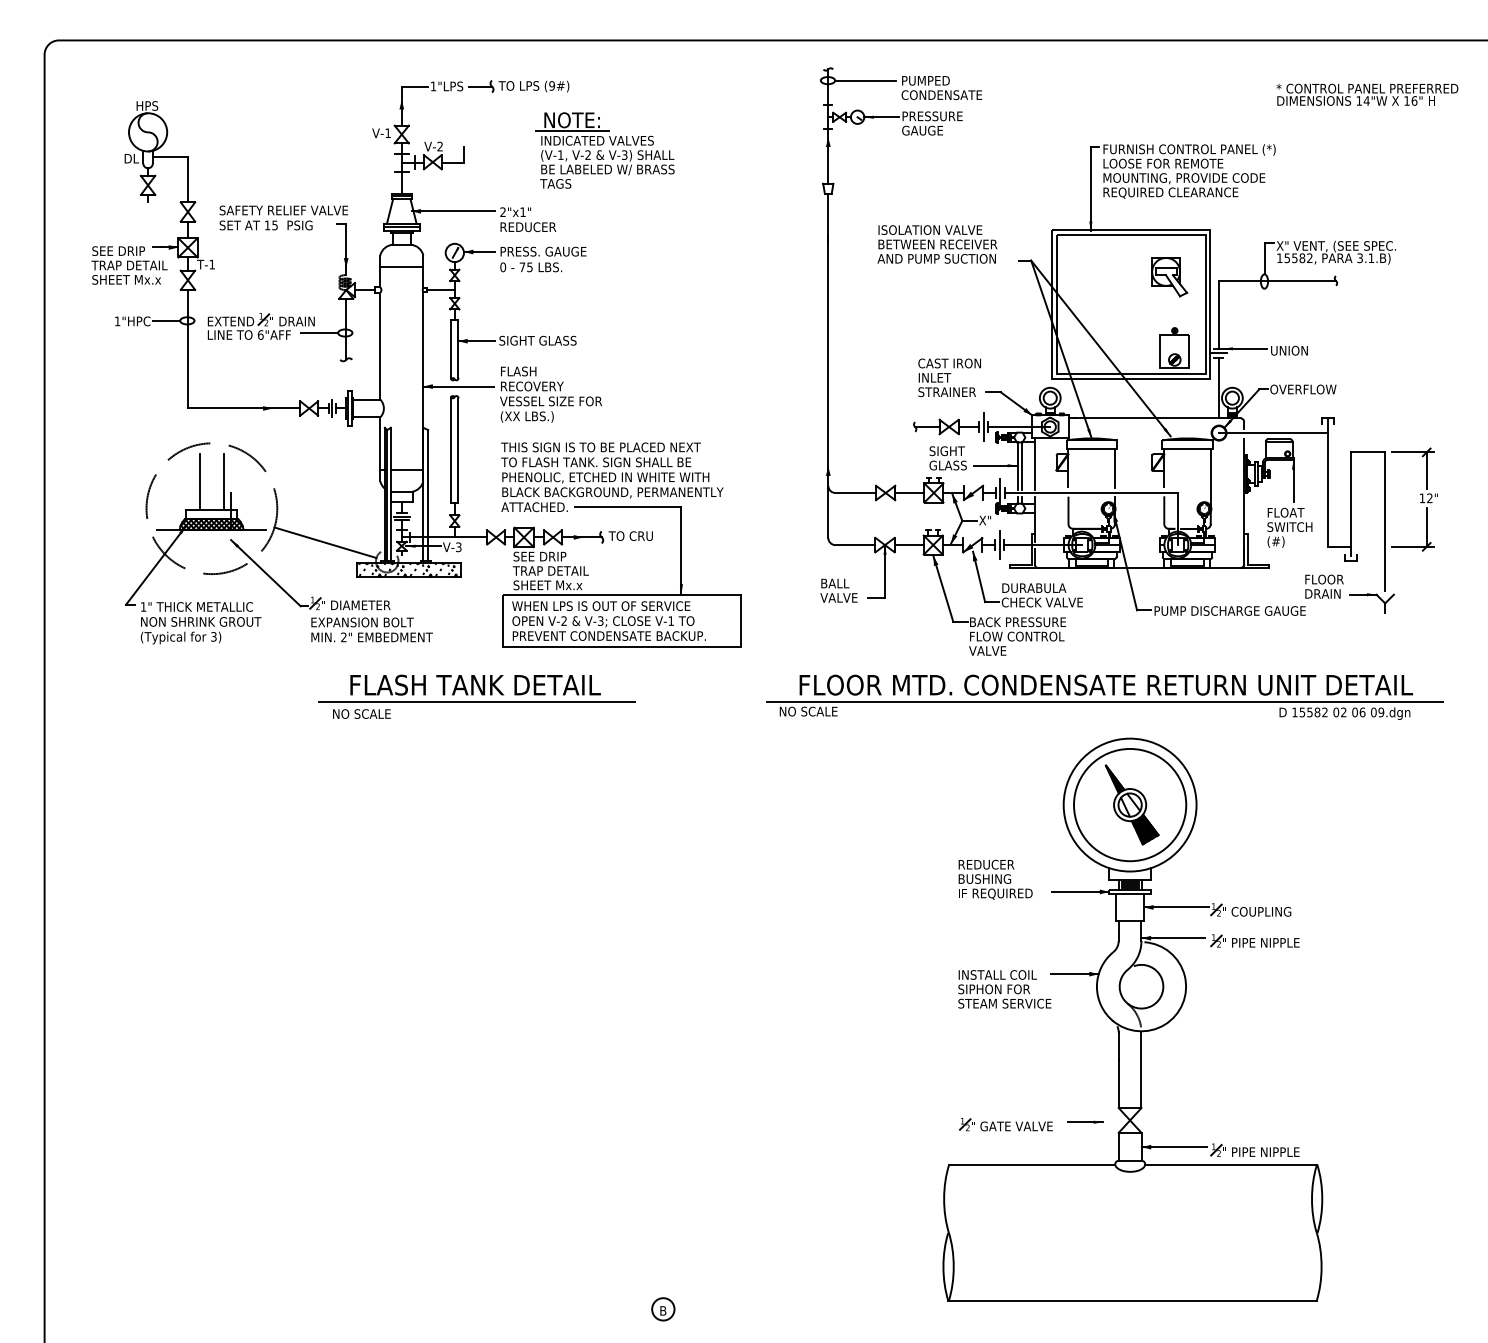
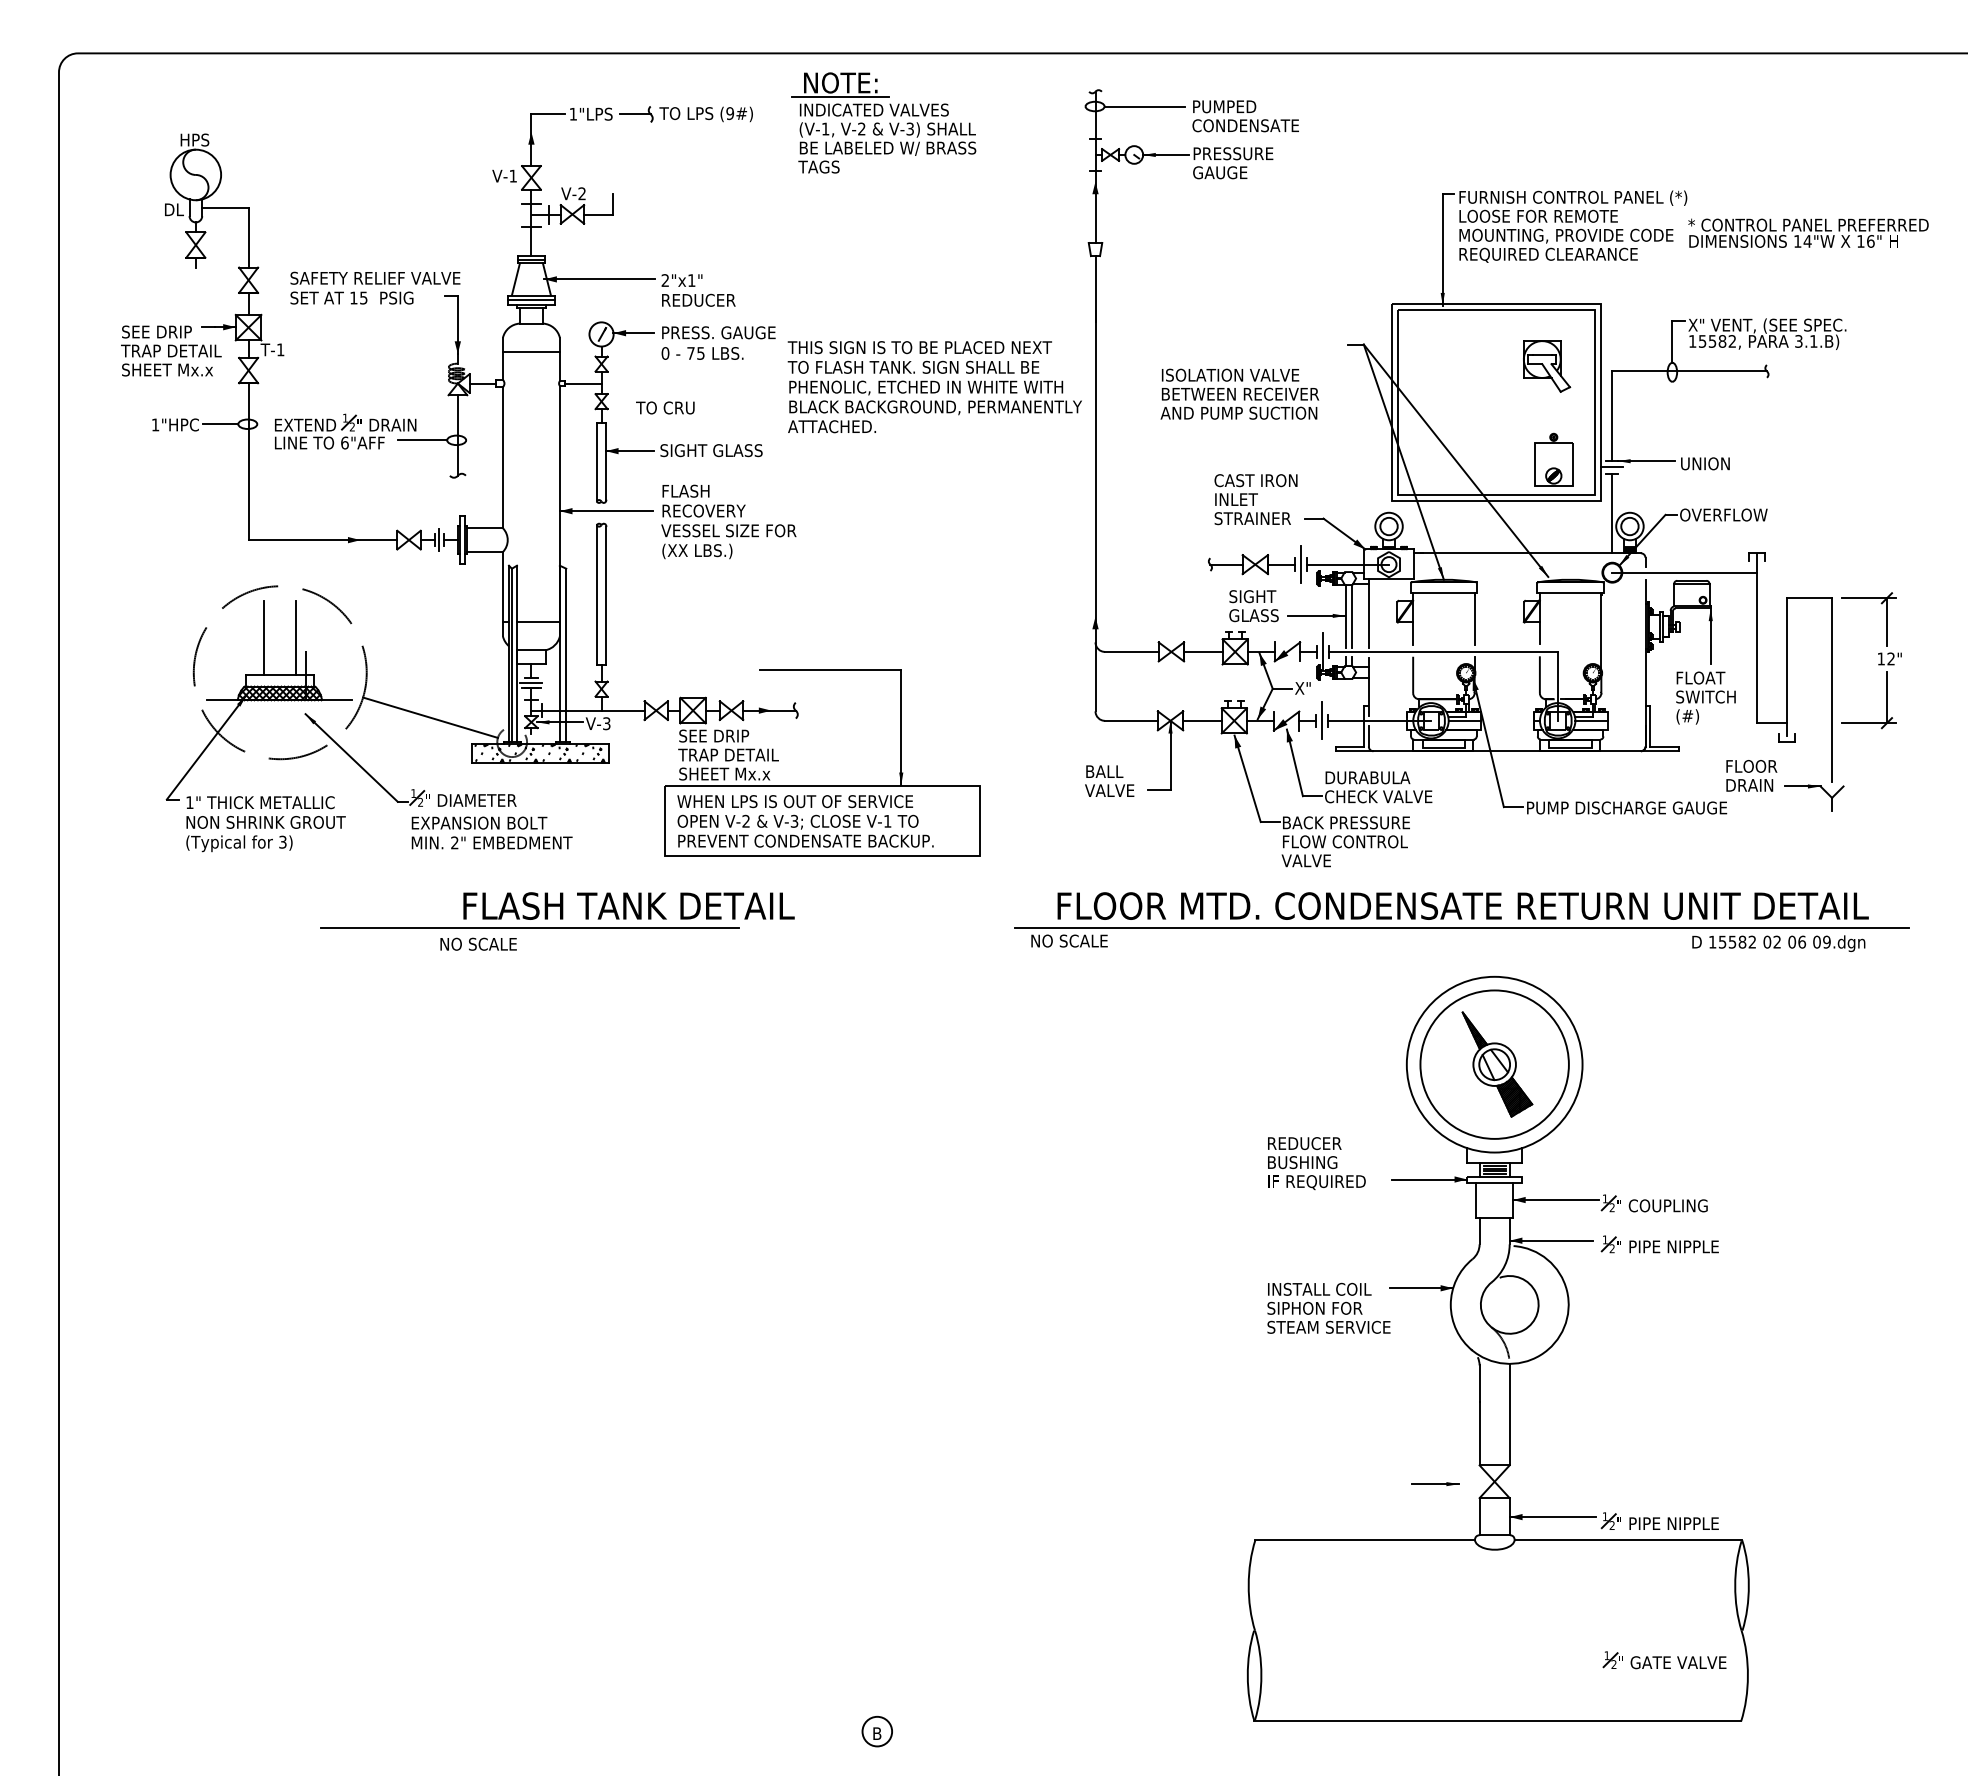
text: (1367, 94) -> (1808, 232), moved
part: (604, 150) -> (883, 122), moved
text: (937, 243) -> (1239, 393), moved
text: (612, 477) -> (934, 387), moved
text: (630, 535) -> (665, 407), moved
line: (476, 701) -> (529, 927), moved
part: (1005, 1124) -> (1664, 1660), moved

